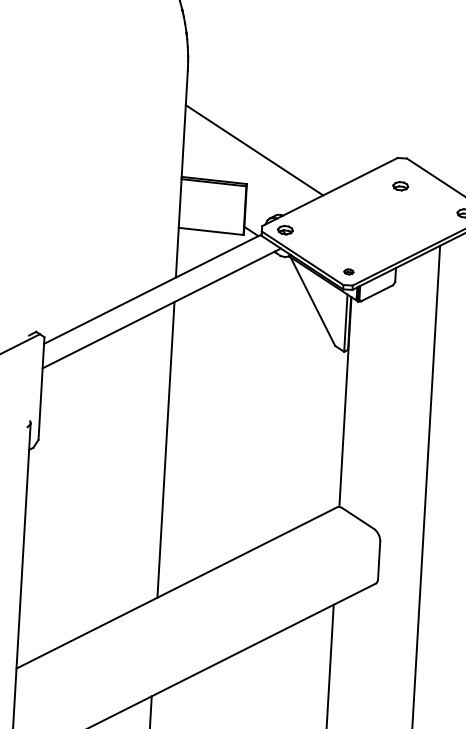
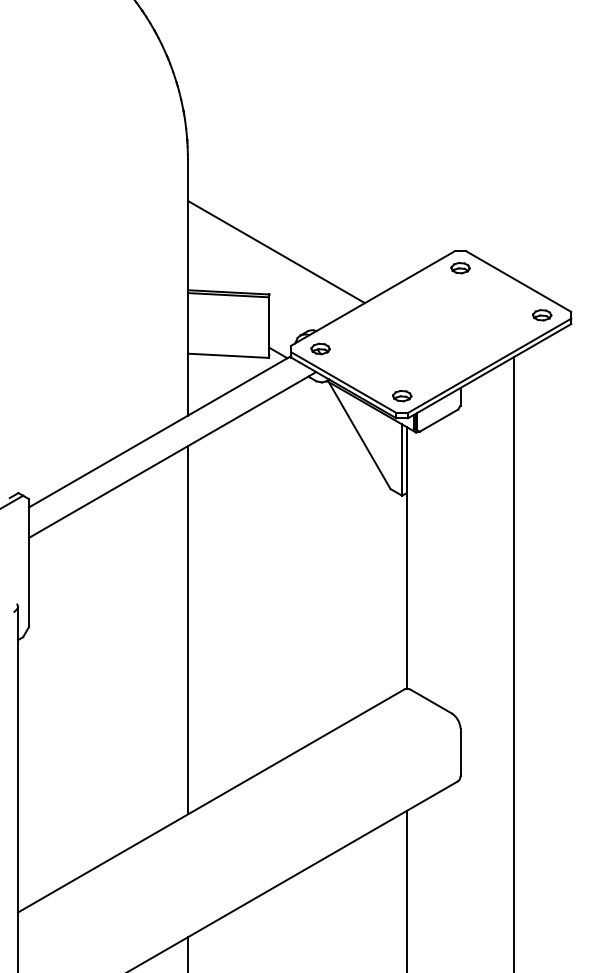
part: (400, 186) -> (460, 268), moved
part: (349, 272) -> (402, 396), size x1.67

